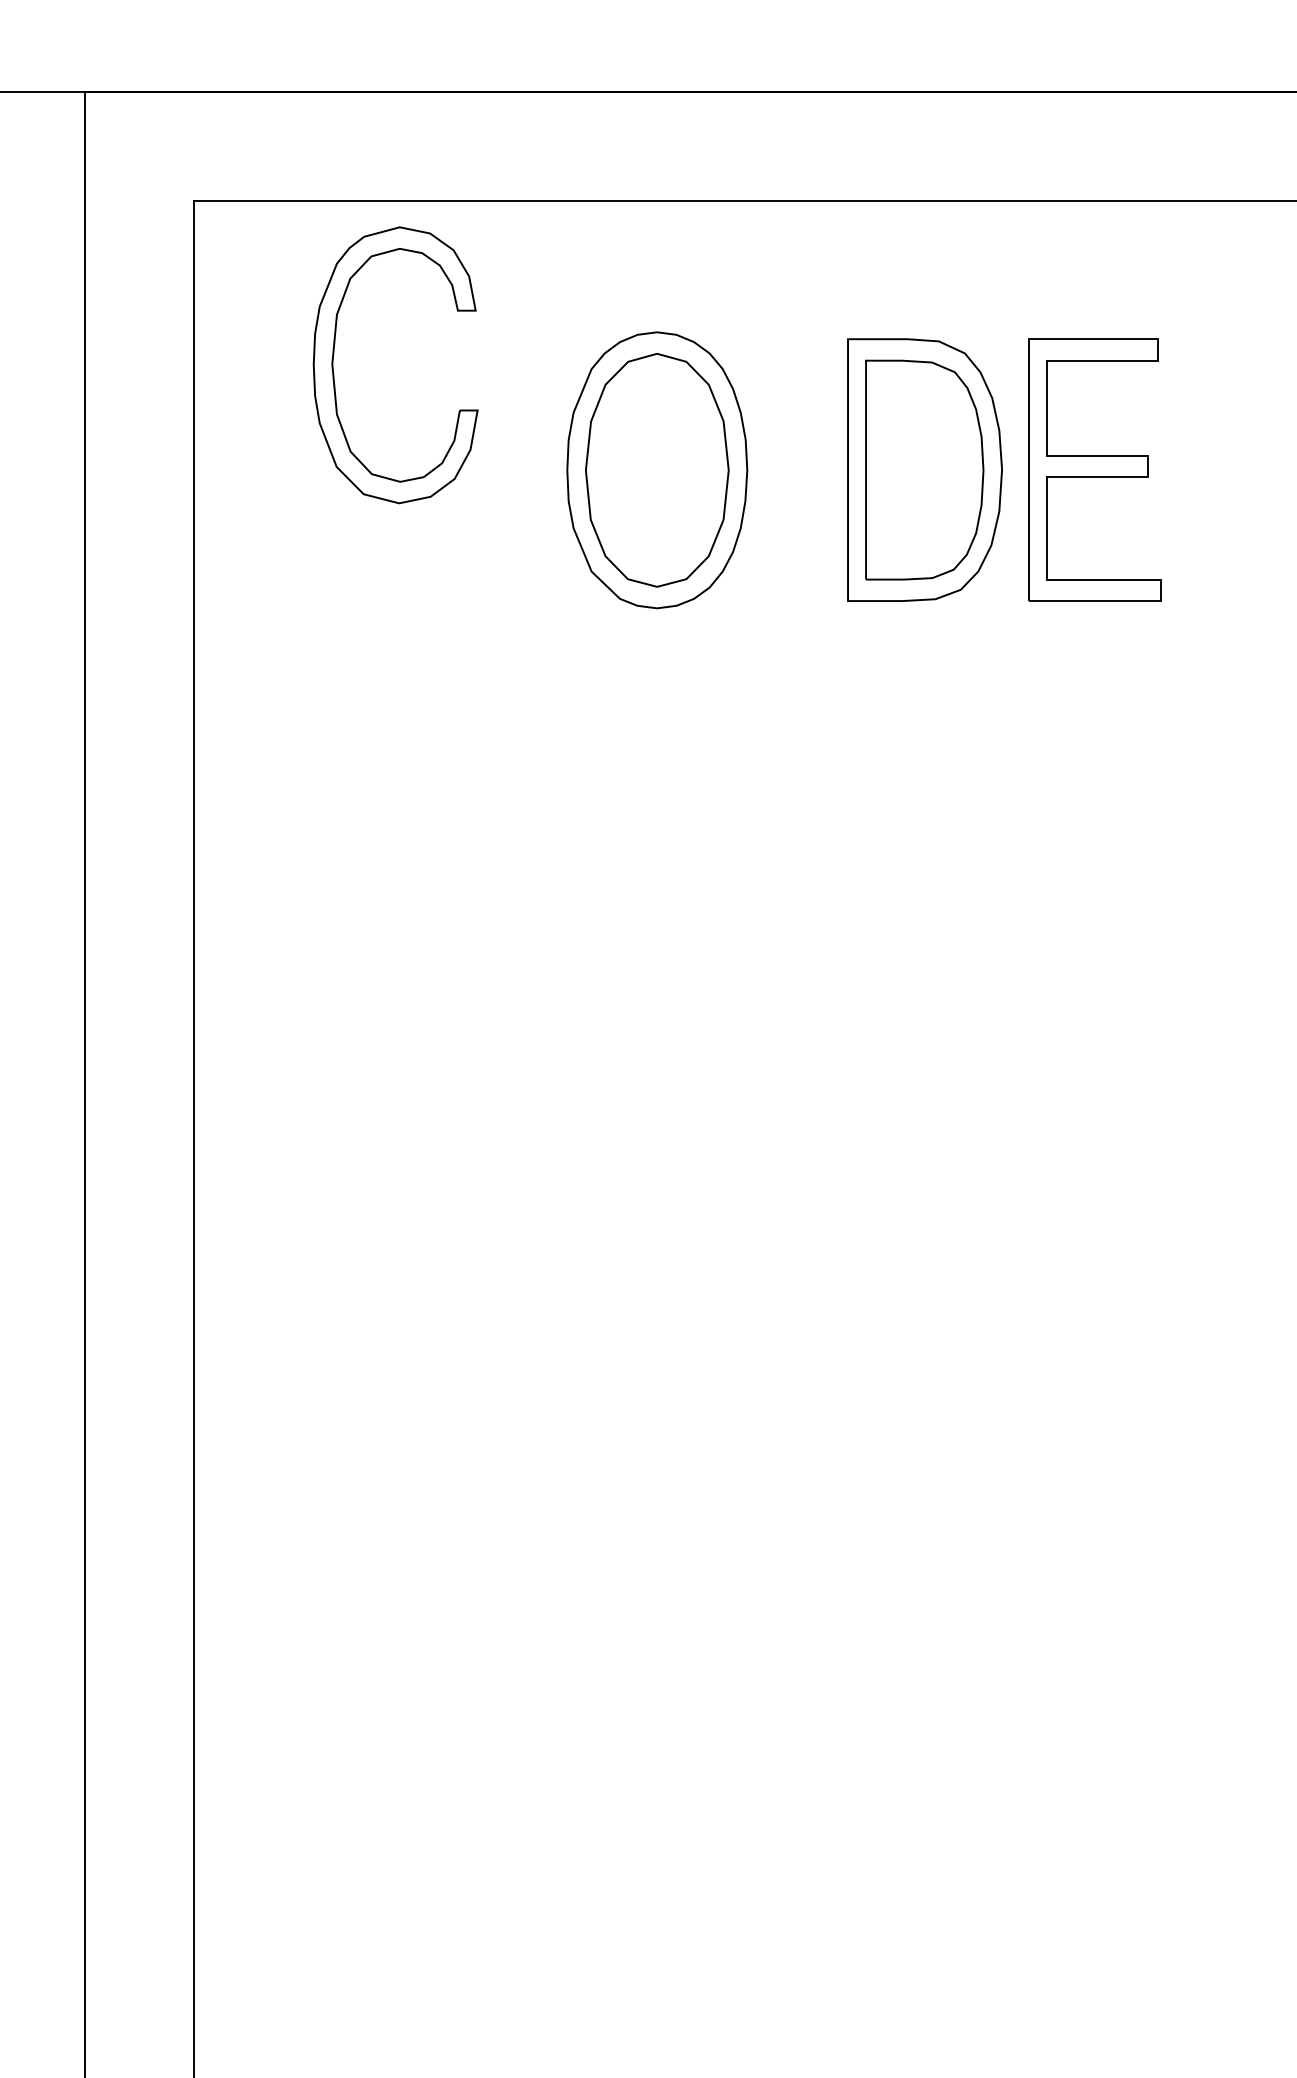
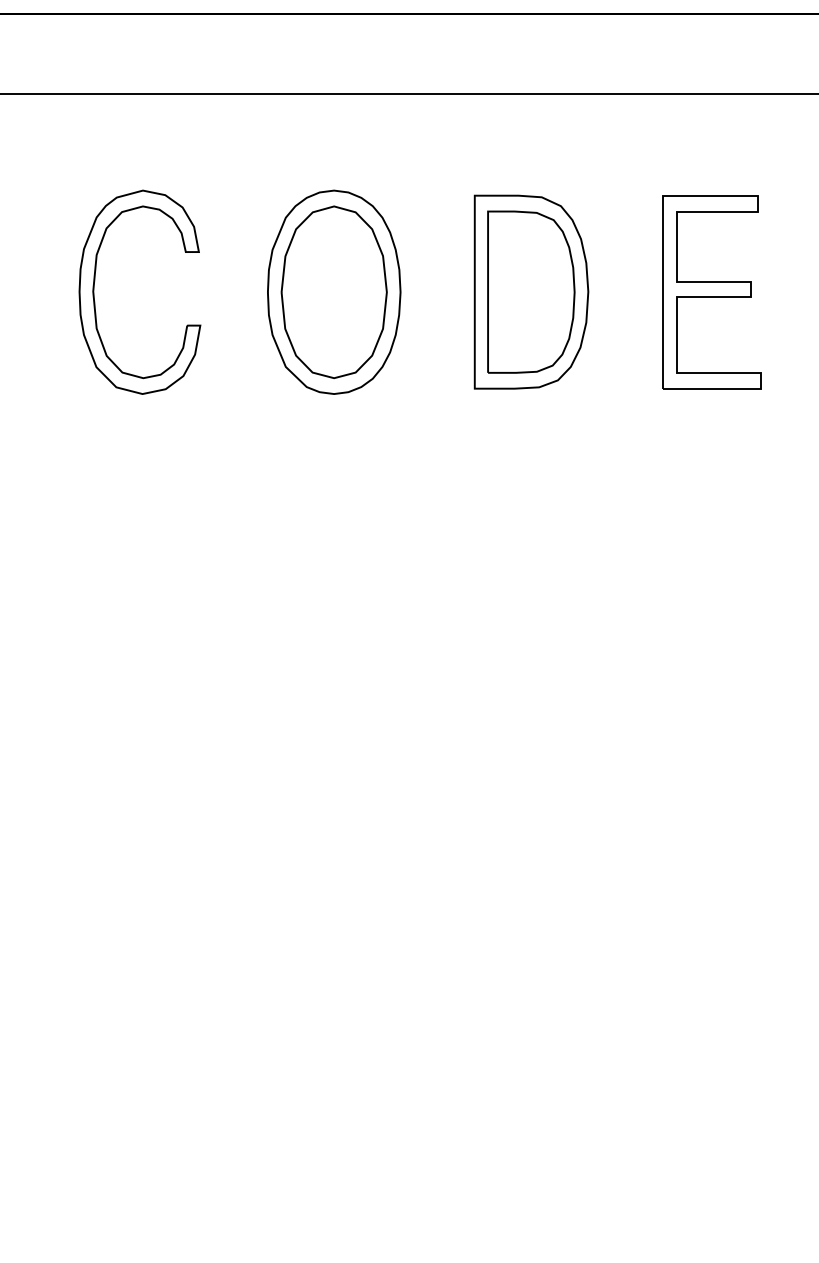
part: (334, 373) -> (94, 298), moved
part: (1094, 469) -> (711, 291), moved

